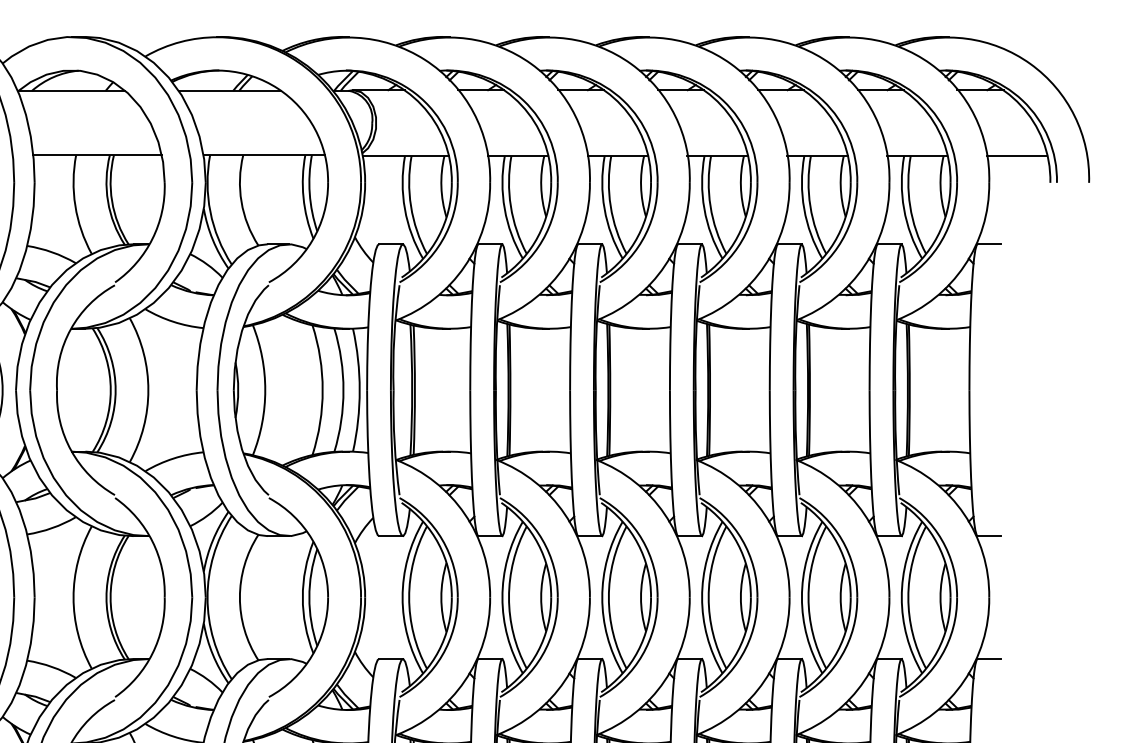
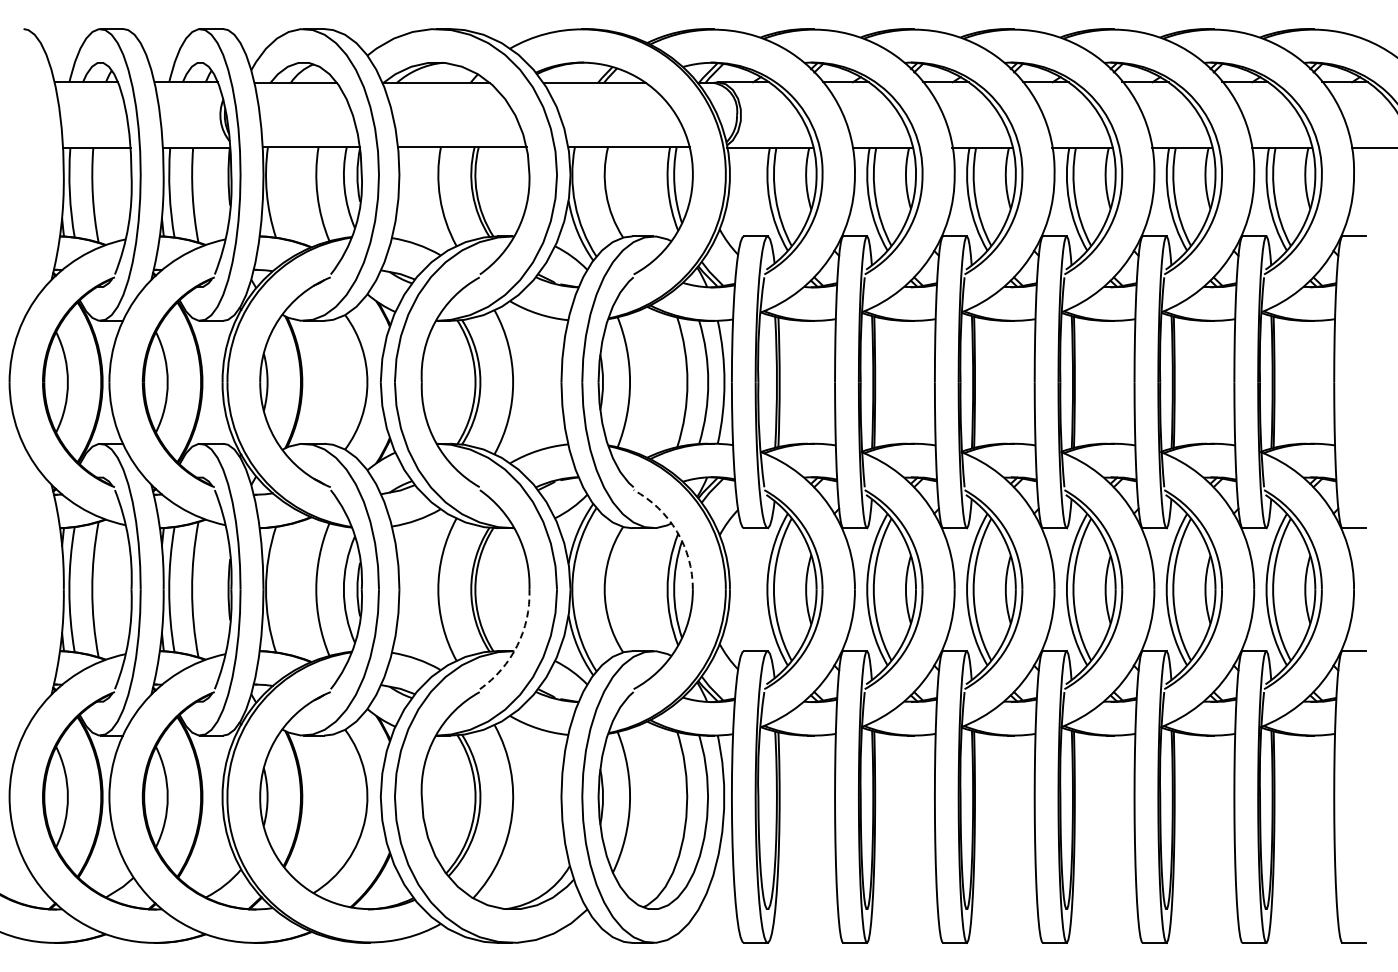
arc: (312, 539) -> (677, 531), solid -> dashed
arc: (152, 653) -> (517, 645), solid -> dashed

